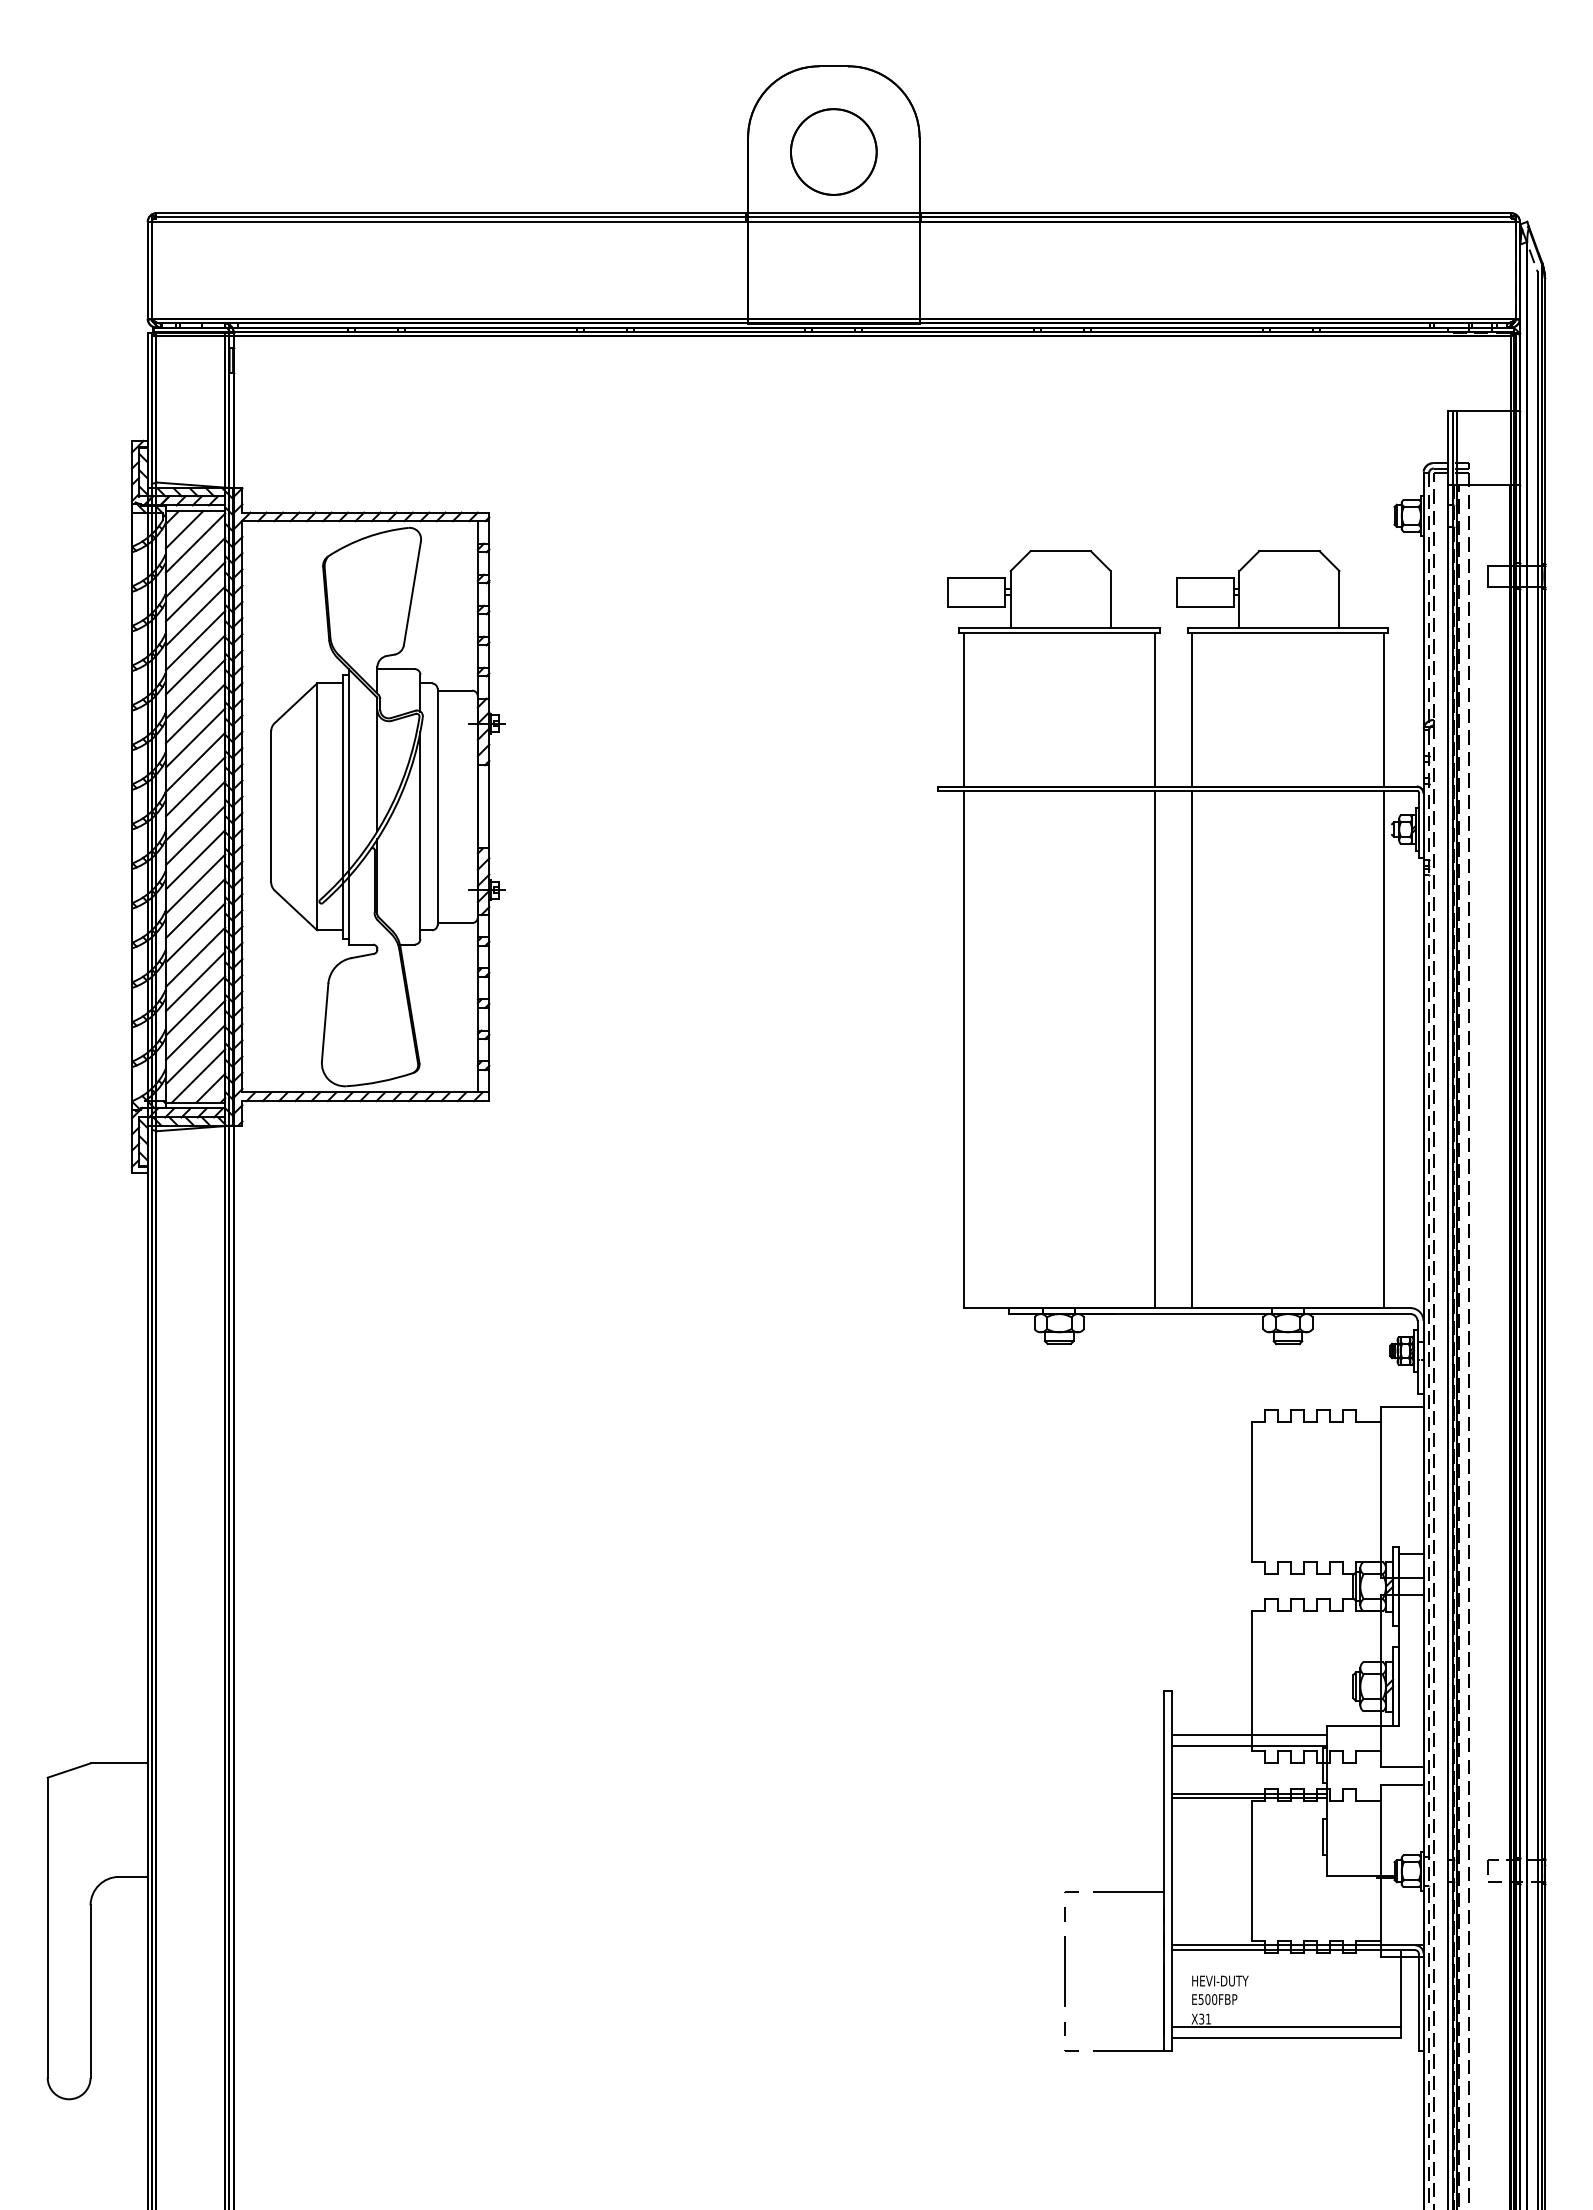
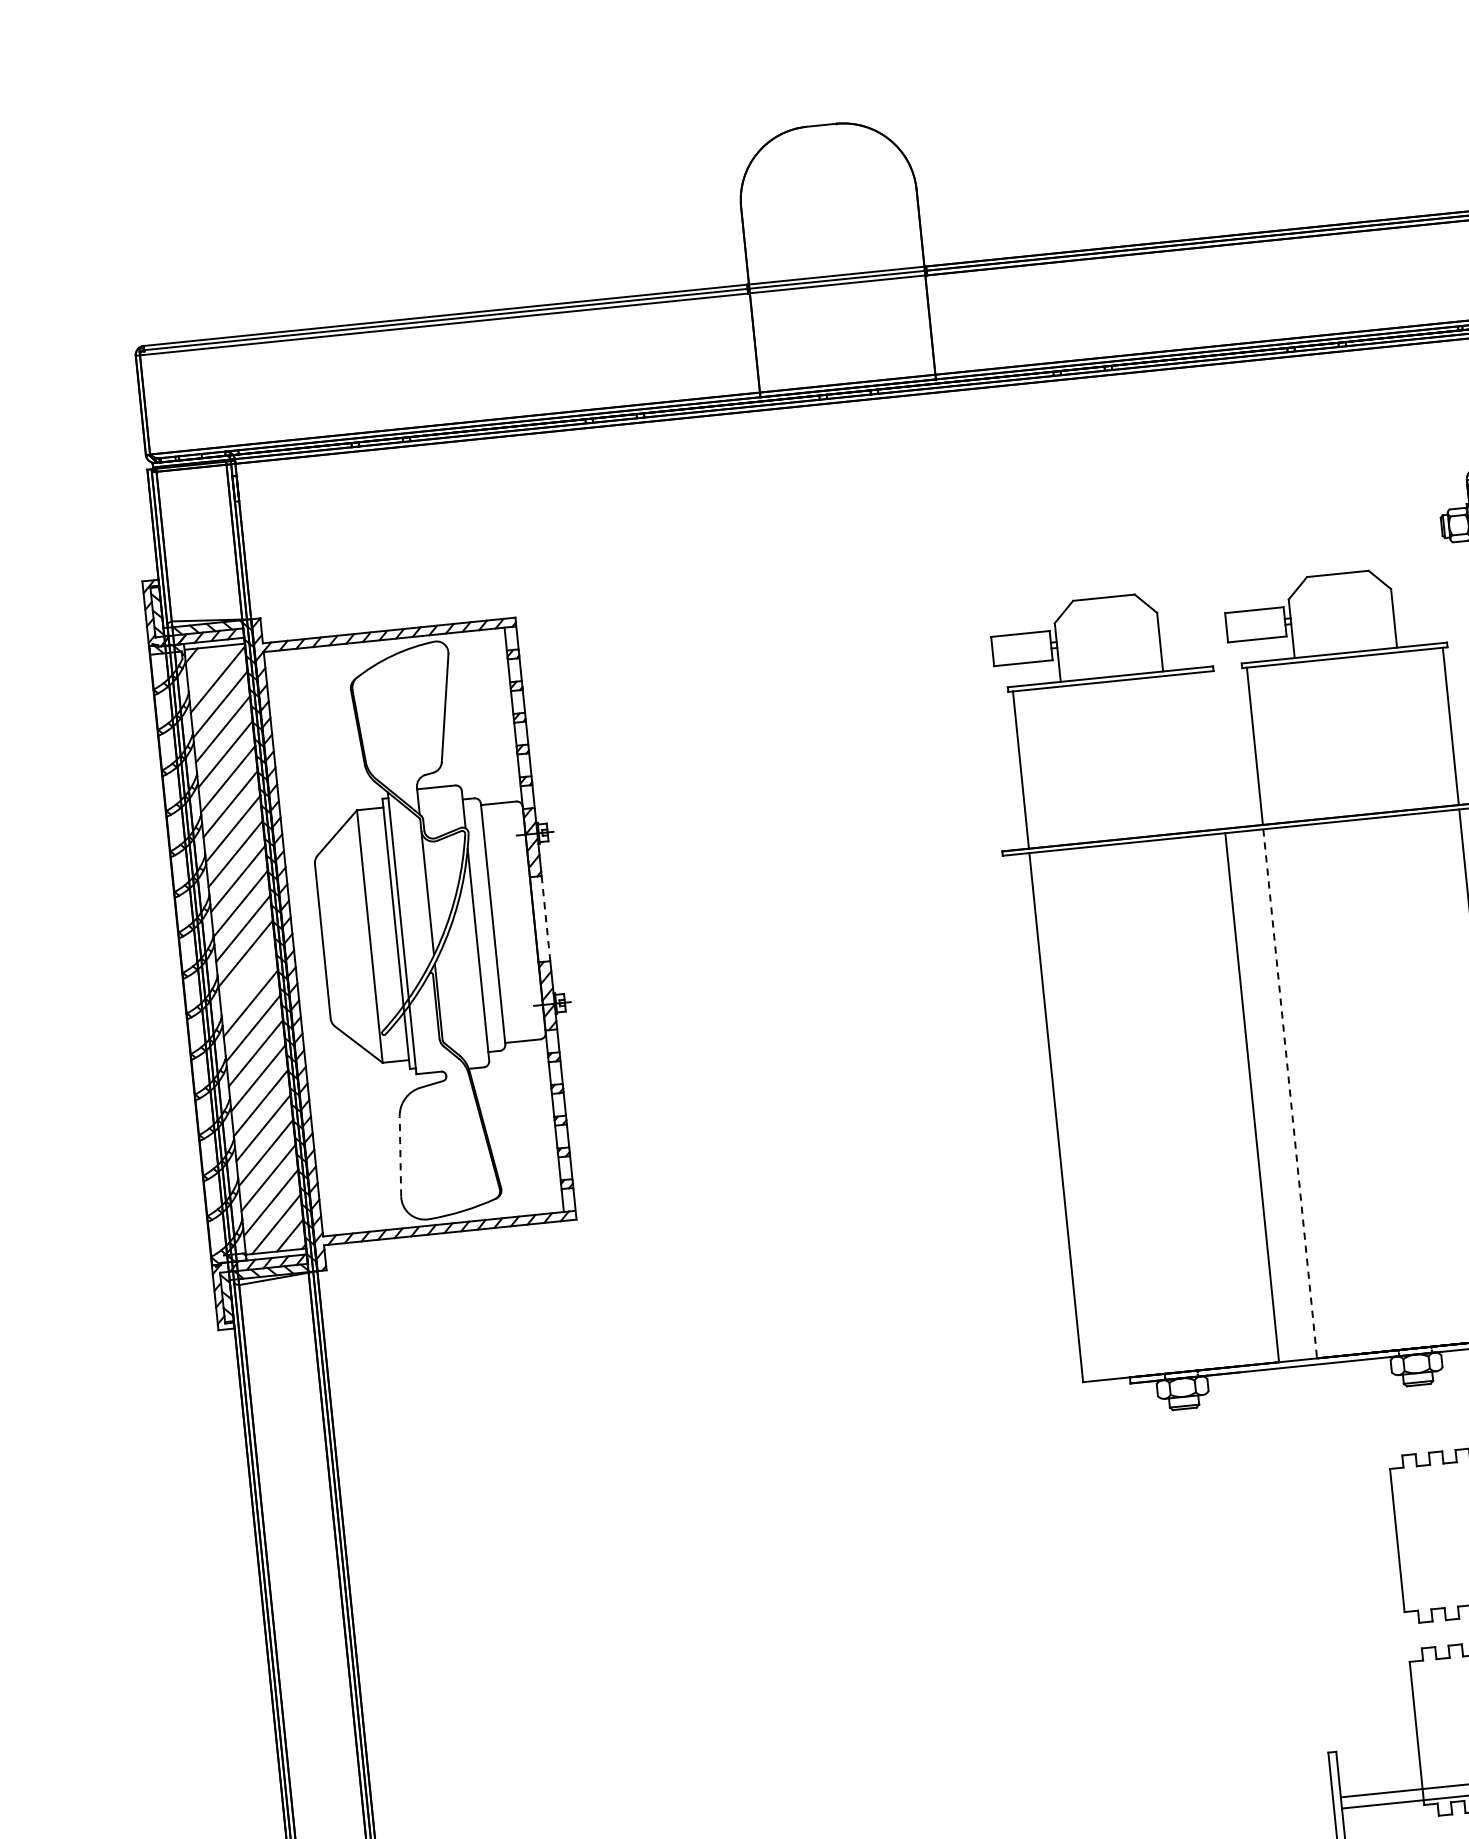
circle: (833, 151) -> (829, 212), removed
line: (184, 529) -> (205, 666), removed
line: (1155, 709) -> (1217, 749), removed
line: (489, 806) -> (546, 918), solid -> dashed
line: (195, 835) -> (248, 978), removed
line: (325, 1022) -> (400, 1156), solid -> dashed
line: (1192, 1049) -> (1290, 1093), solid -> dashed

